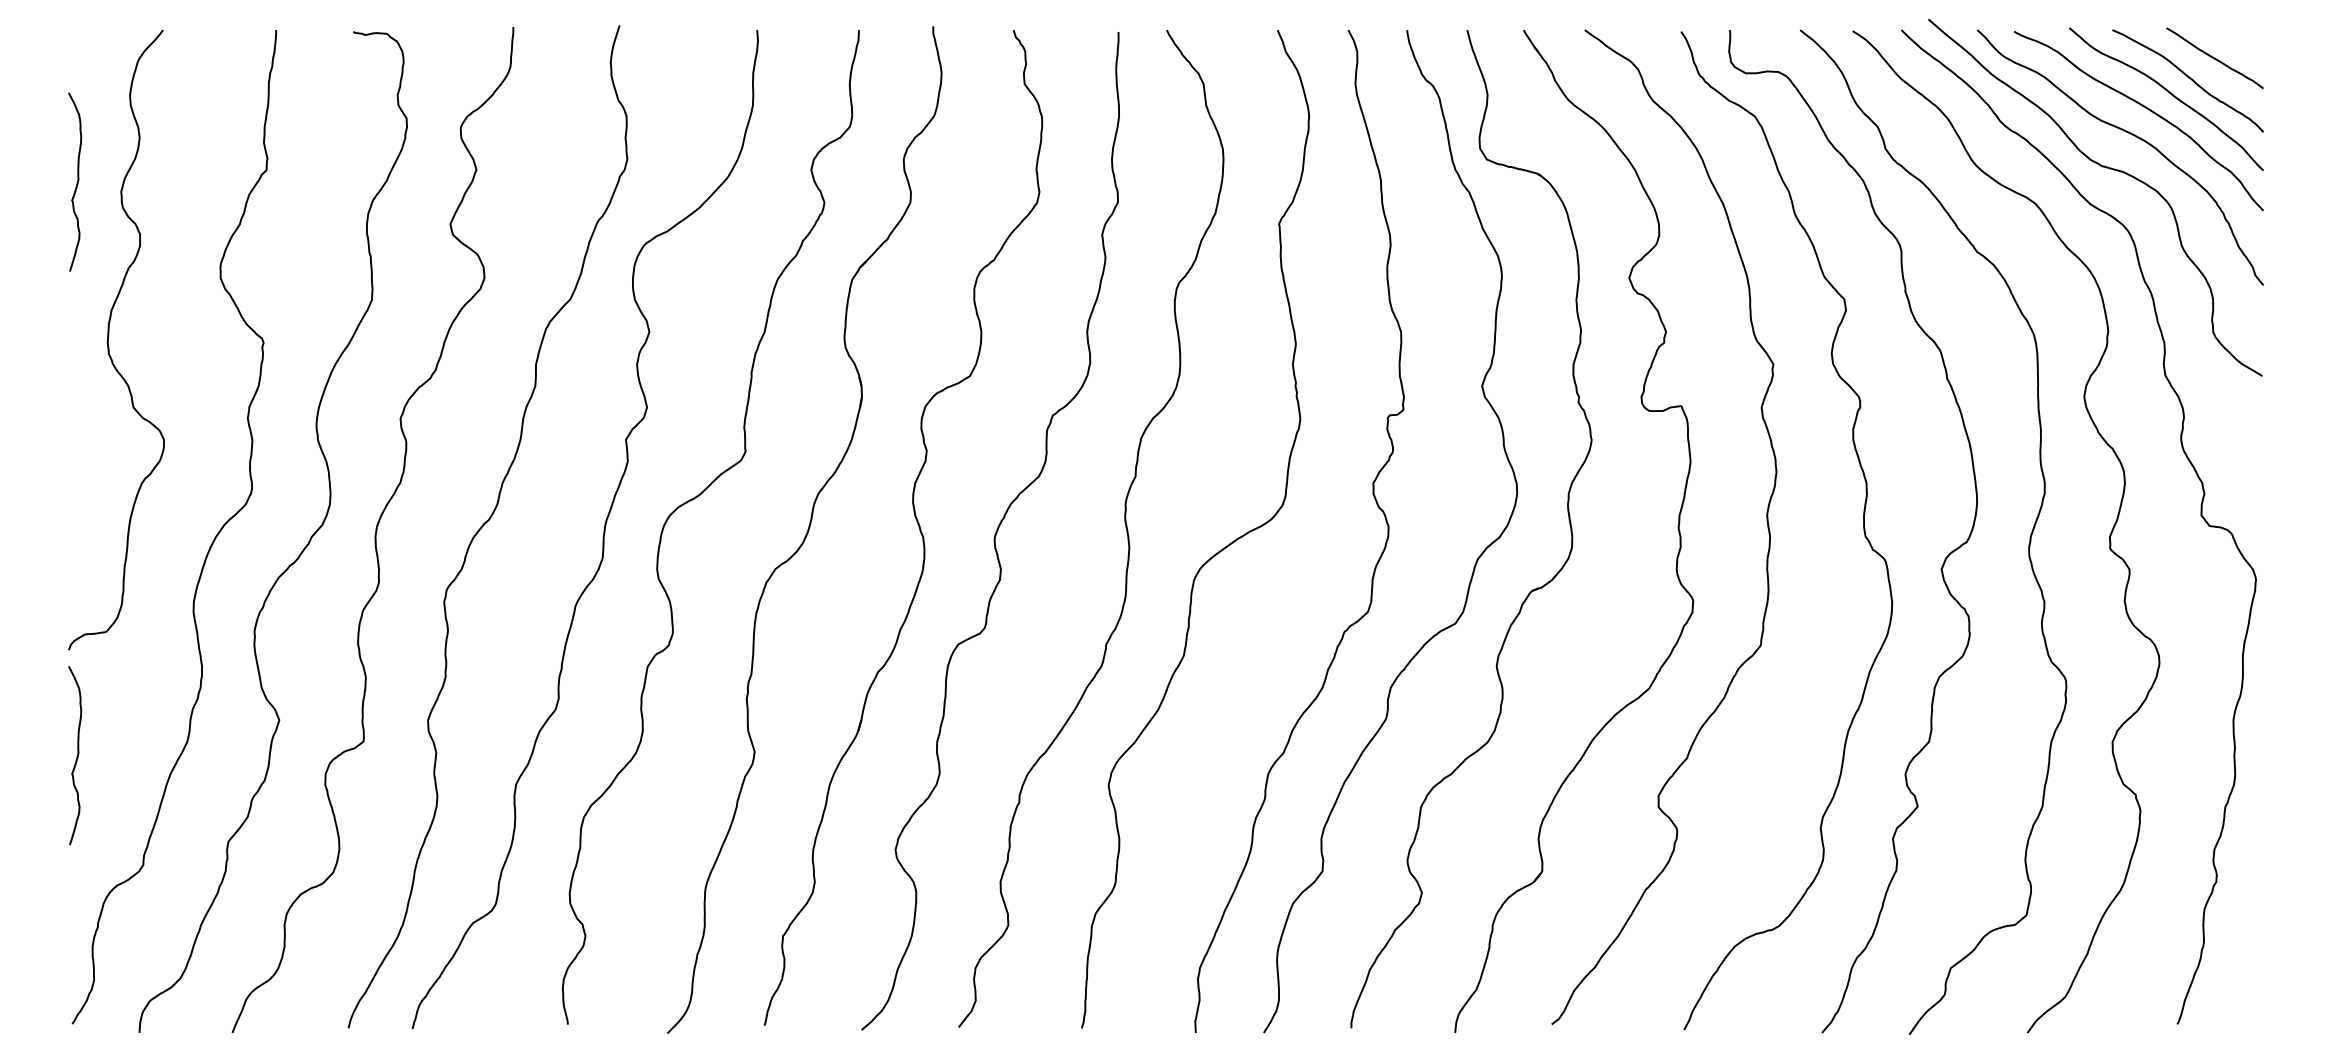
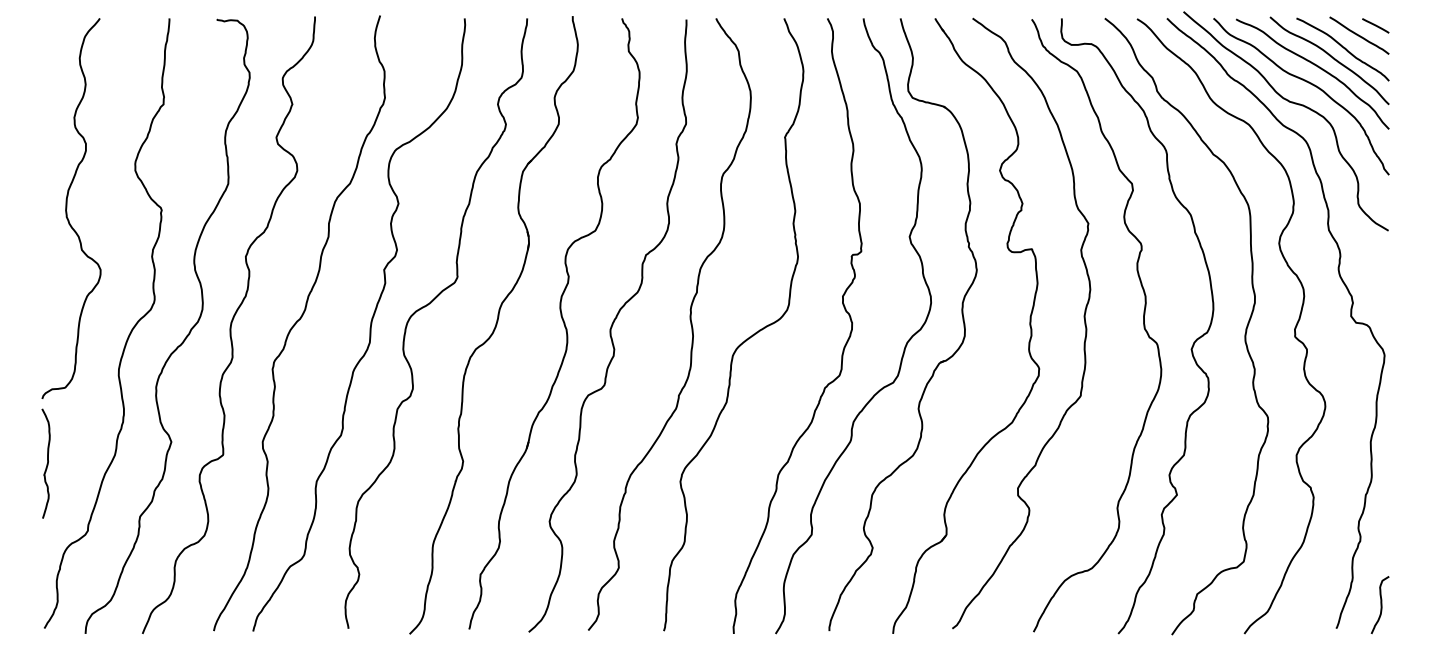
line: (2241, 41) -> (1375, 25), added
curve: (75, 183) -> (46, 112), removed
curve: (2249, 986) -> (1380, 605), added

